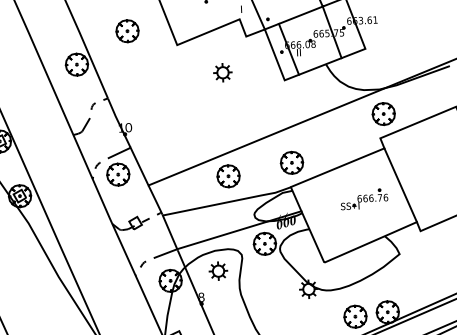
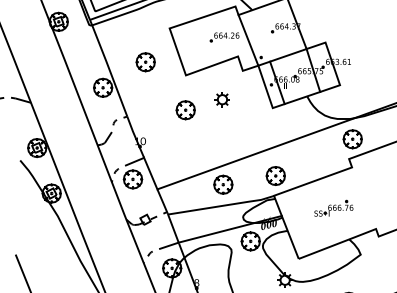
part: (178, 87) -> (185, 110), added
line: (401, 185) -> (364, 198), removed
part: (218, 270) -> (211, 261), removed

